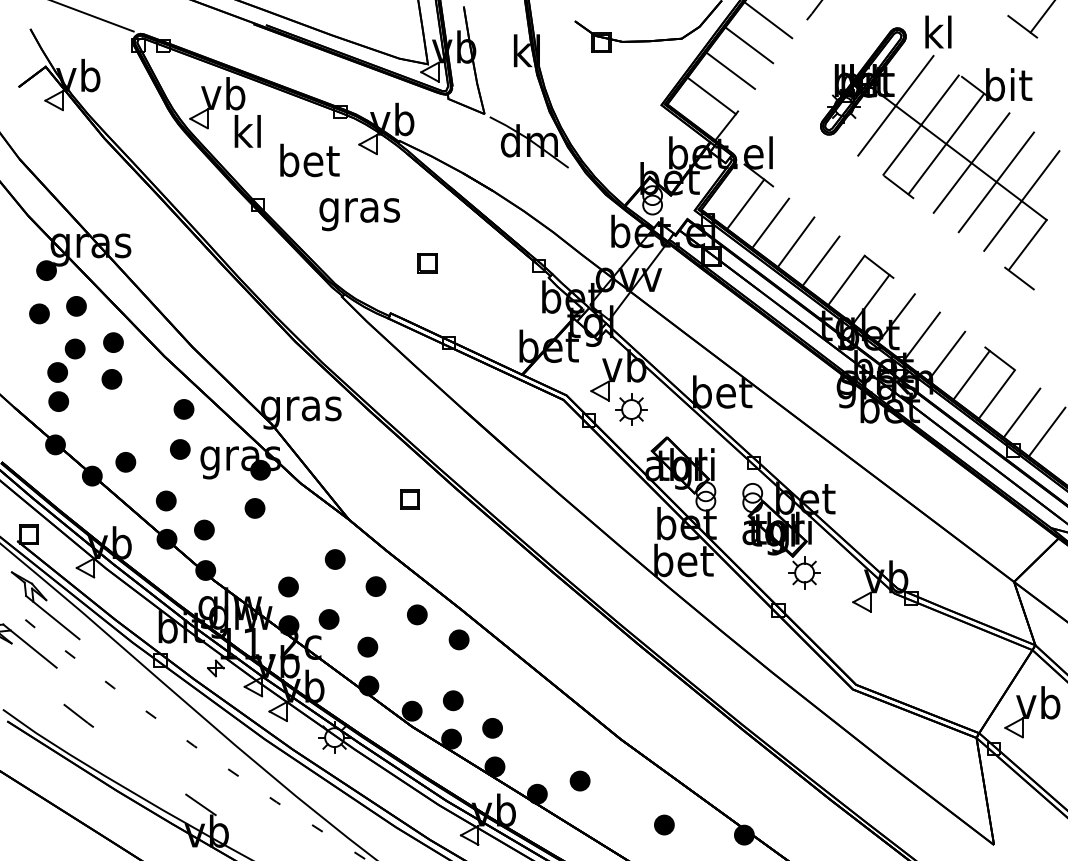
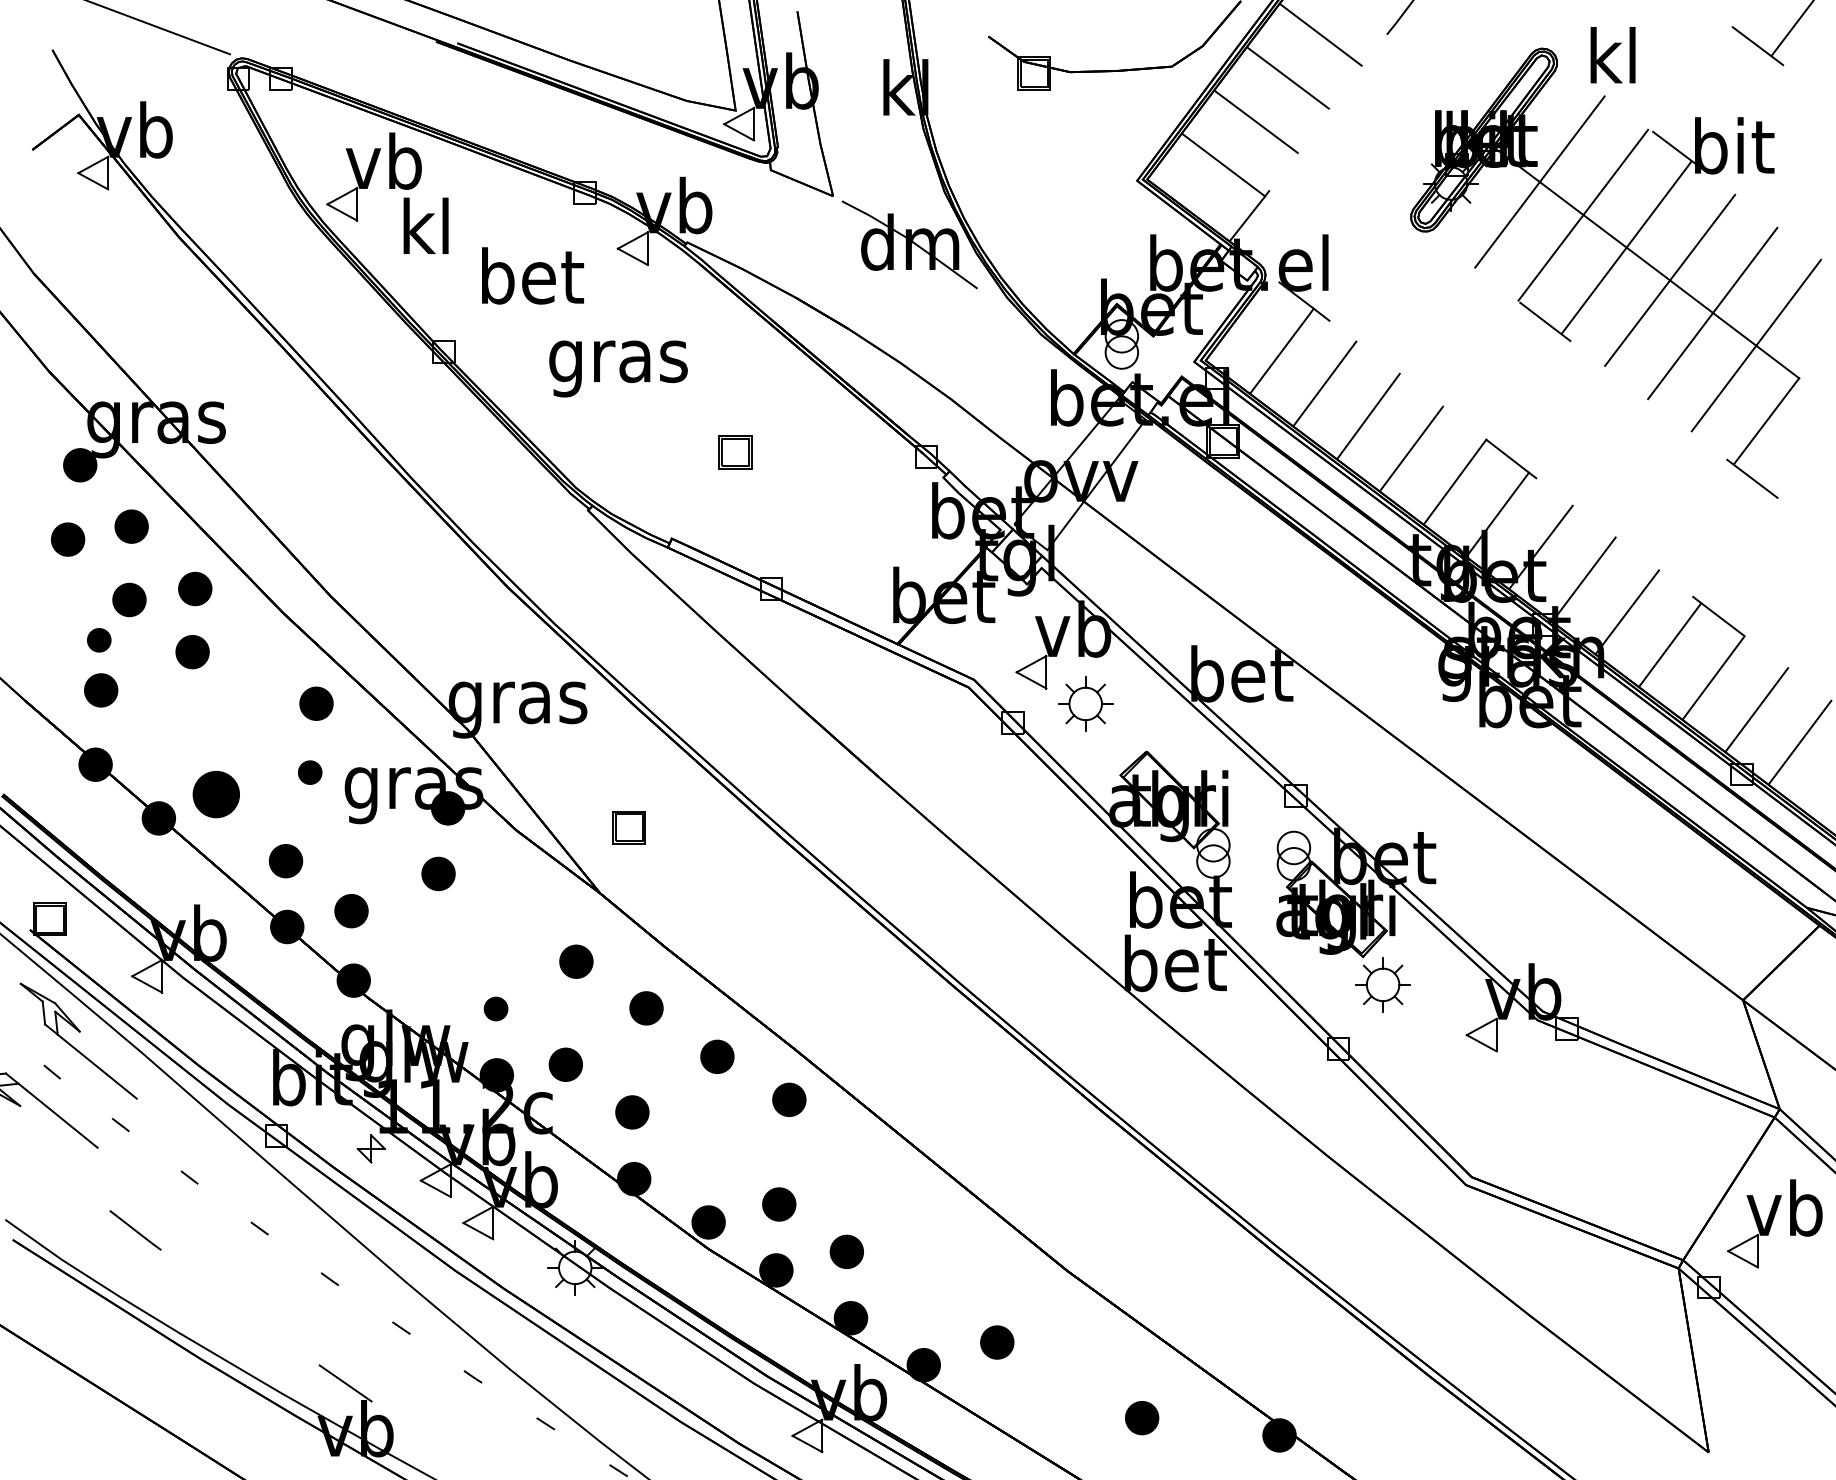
part: (57, 372) -> (99, 640), size x0.7
part: (180, 449) -> (310, 772), size x0.7
part: (125, 462) -> (215, 794), size x1.4
part: (409, 499) -> (628, 827), moved
part: (288, 586) -> (496, 1008), size x0.7

